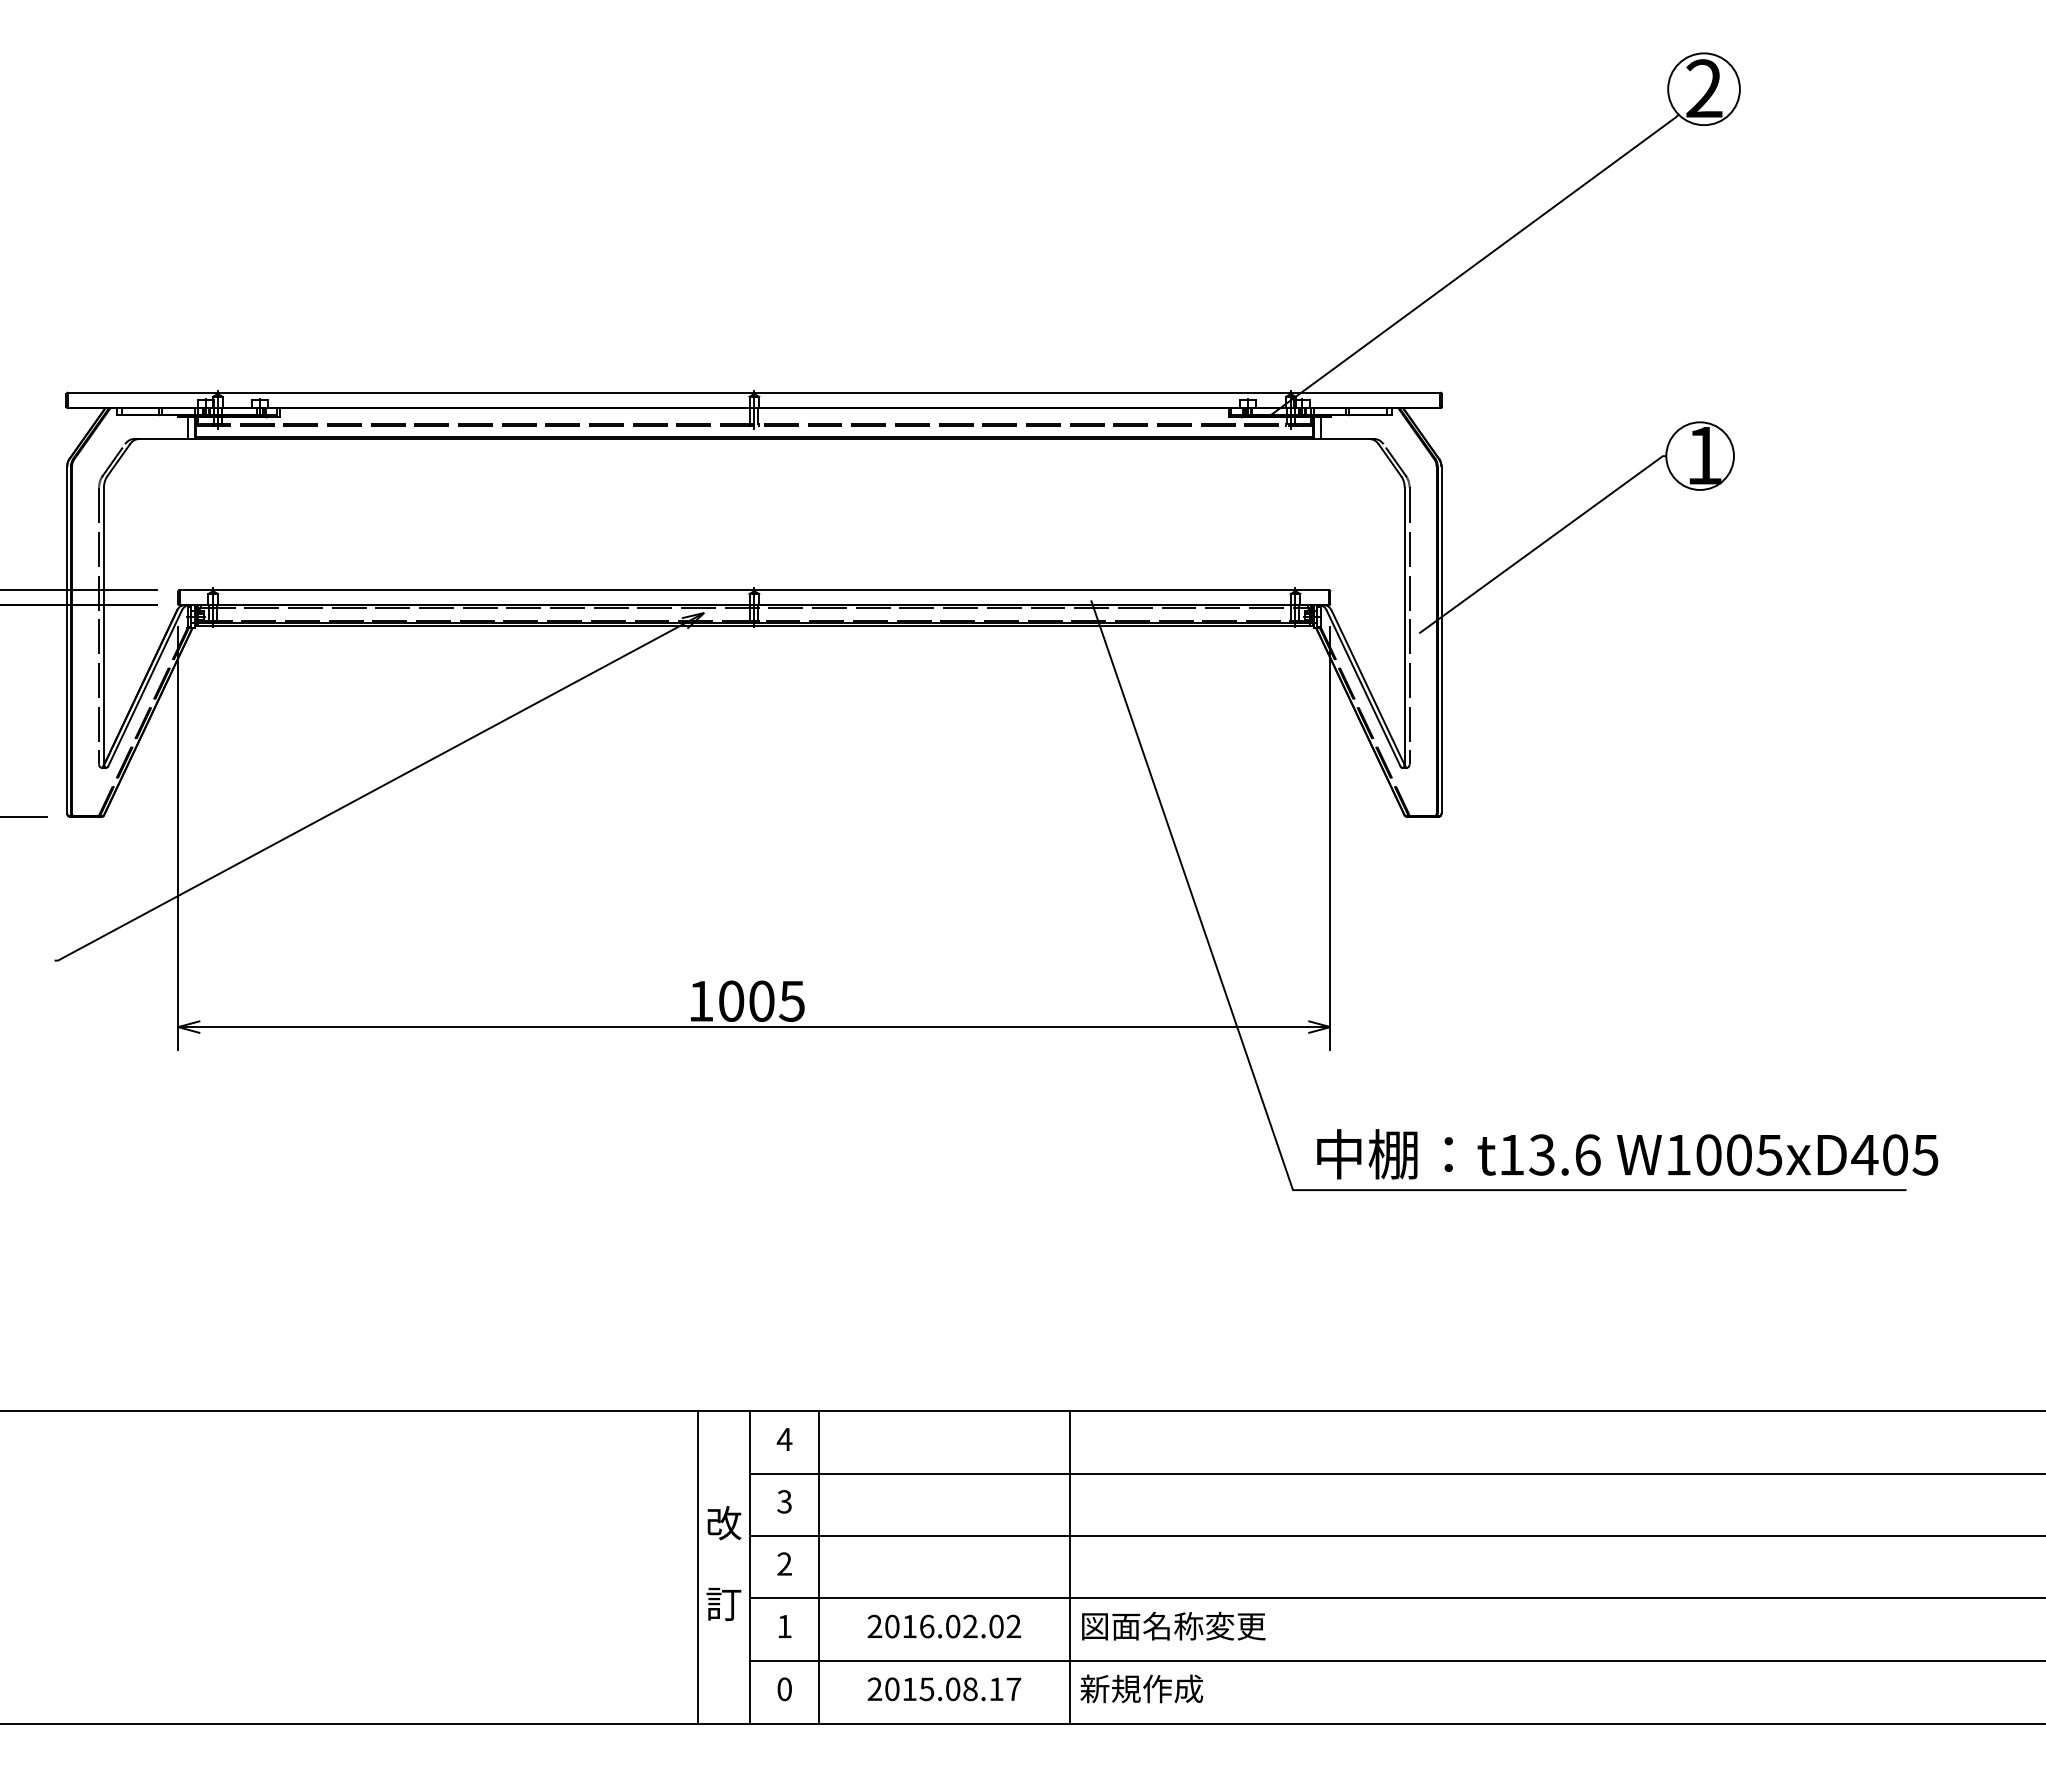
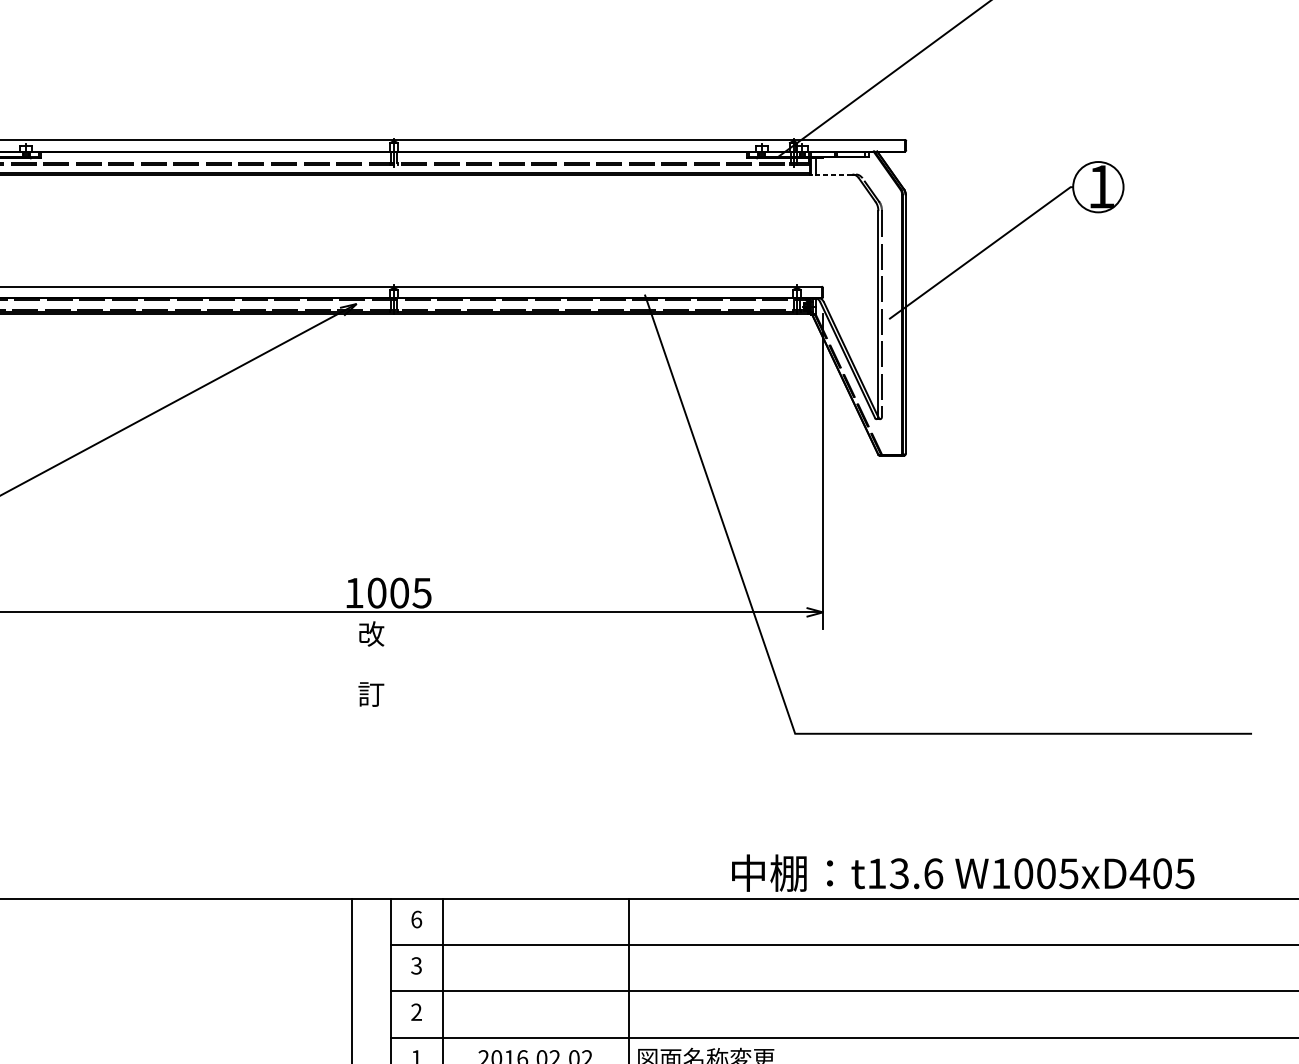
line: (1342, 439) -> (832, 174), solid -> dashed
text: (1627, 1154) -> (963, 873), moved
text: (784, 1439) -> (416, 919), 4 -> 6
text: (723, 1563) -> (371, 664), moved

